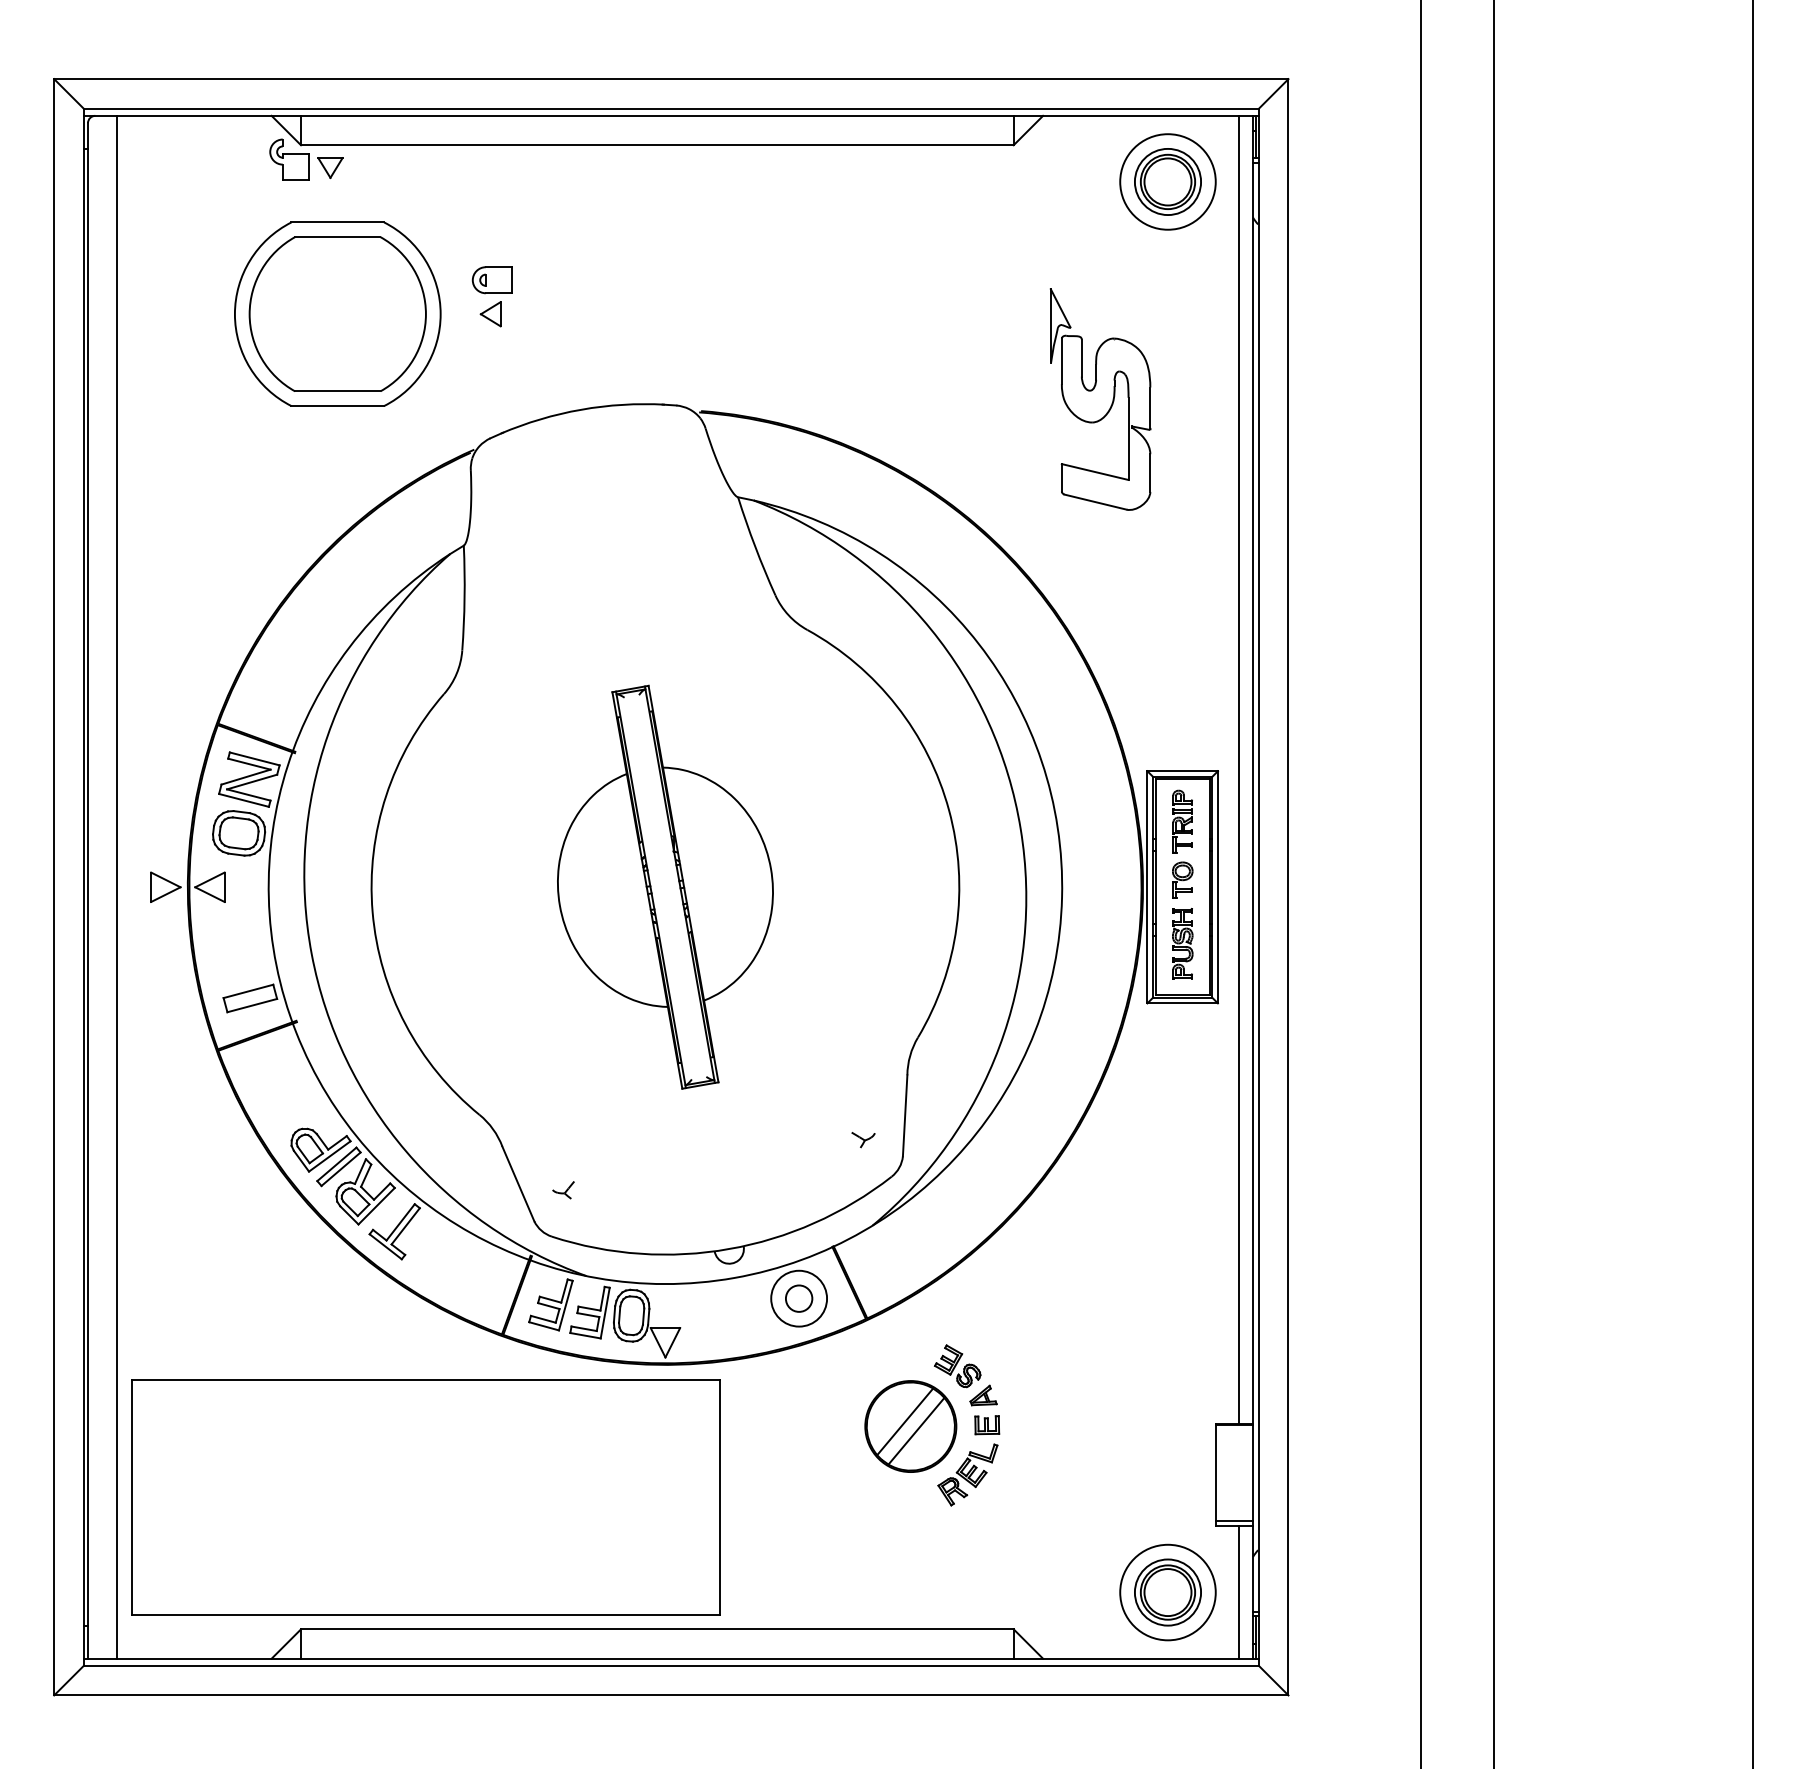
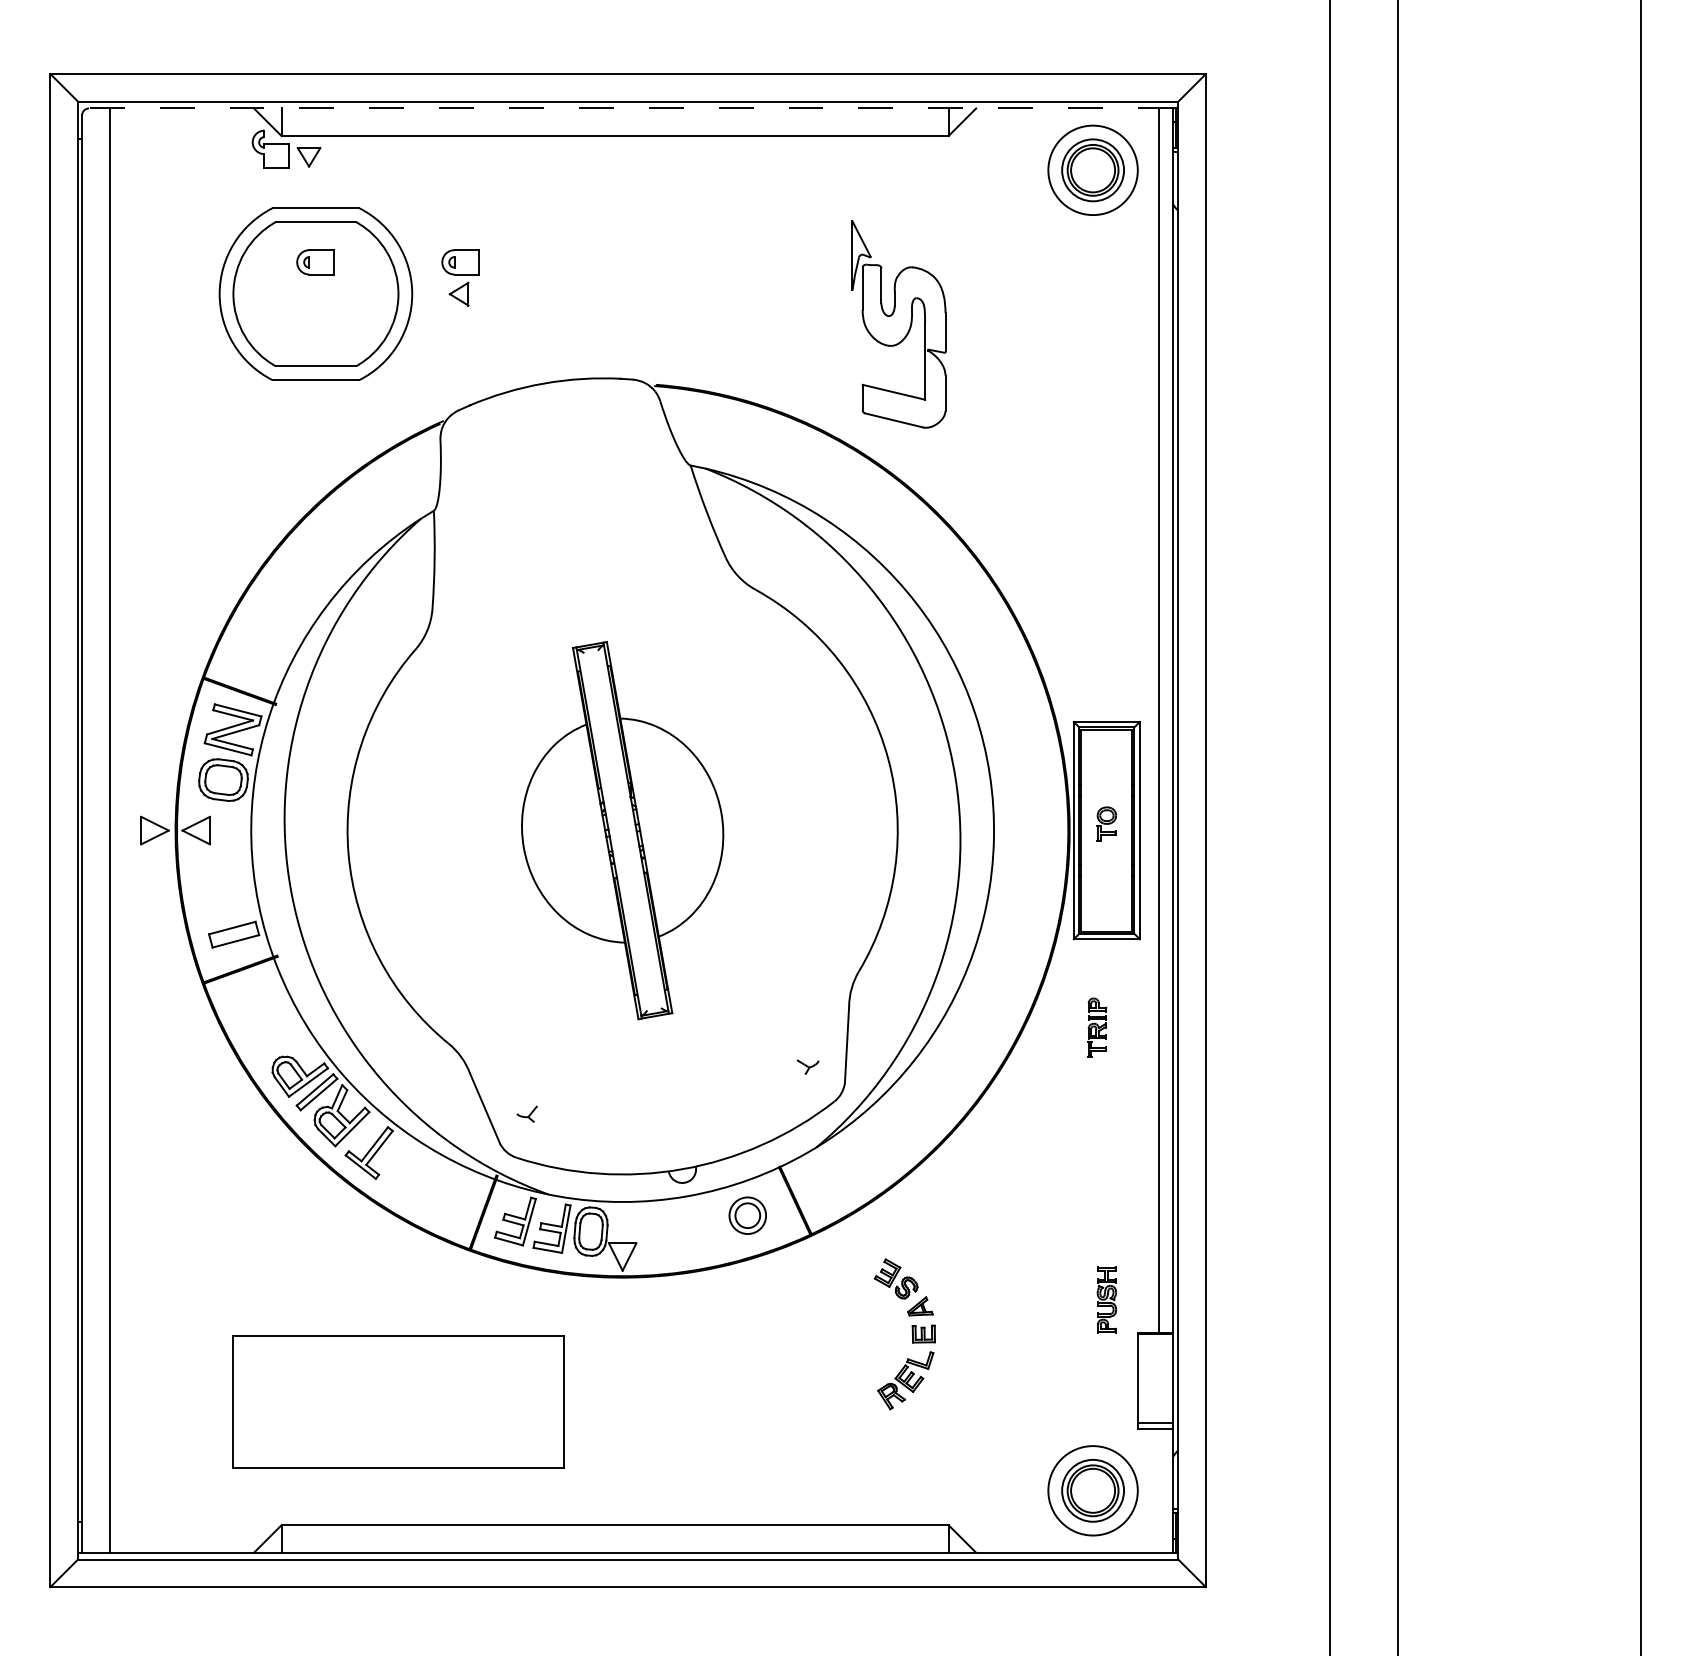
line: (668, 115) -> (625, 108), solid -> dashed
part: (336, 280) -> (314, 262), added
part: (1100, 399) -> (898, 324), moved
part: (1182, 821) -> (1097, 1027), moved
part: (1182, 943) -> (1106, 1299), moved
circle: (799, 1298) -> (748, 1215), size x0.7
part: (910, 1426) -> (852, 1335), removed
part: (425, 1497) -> (398, 1401), size x0.6
line: (1238, 1592) -> (1159, 1490), removed

